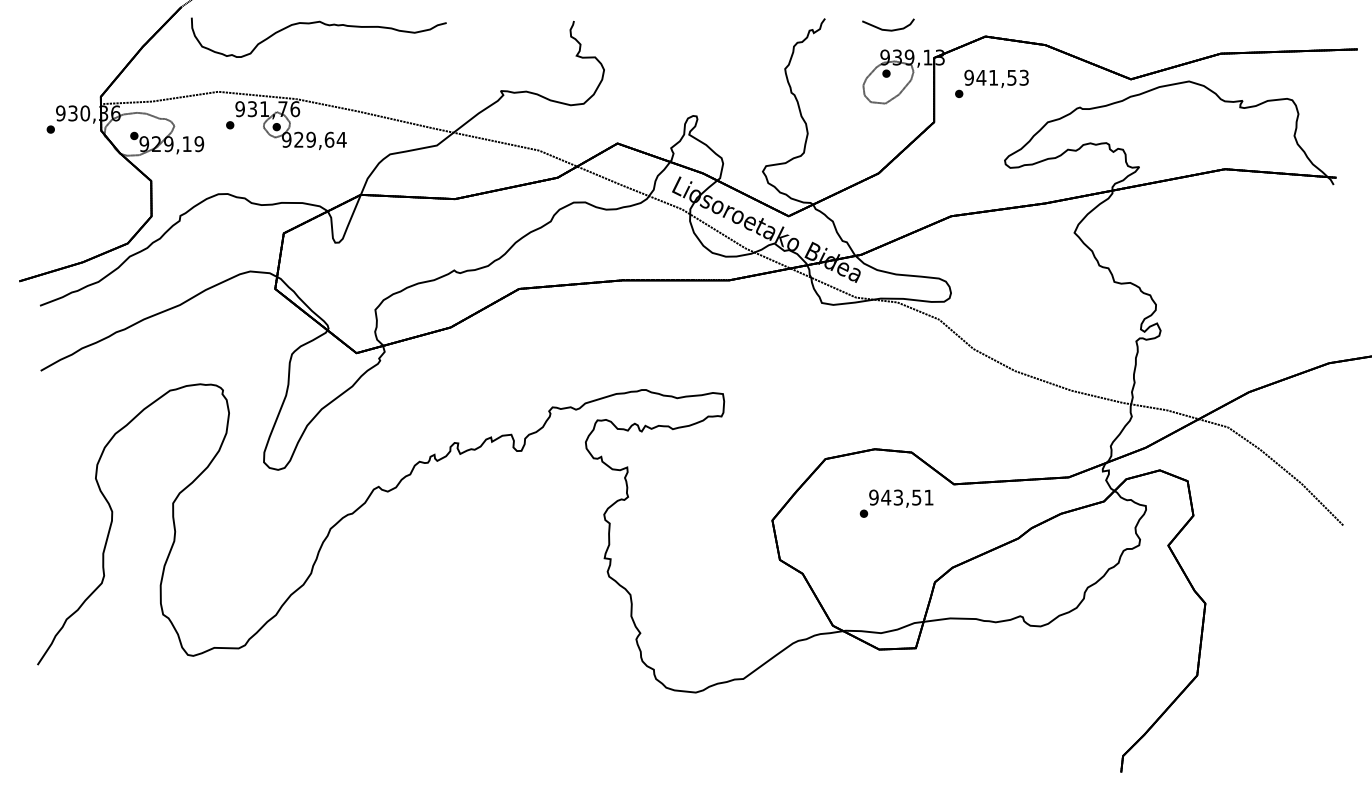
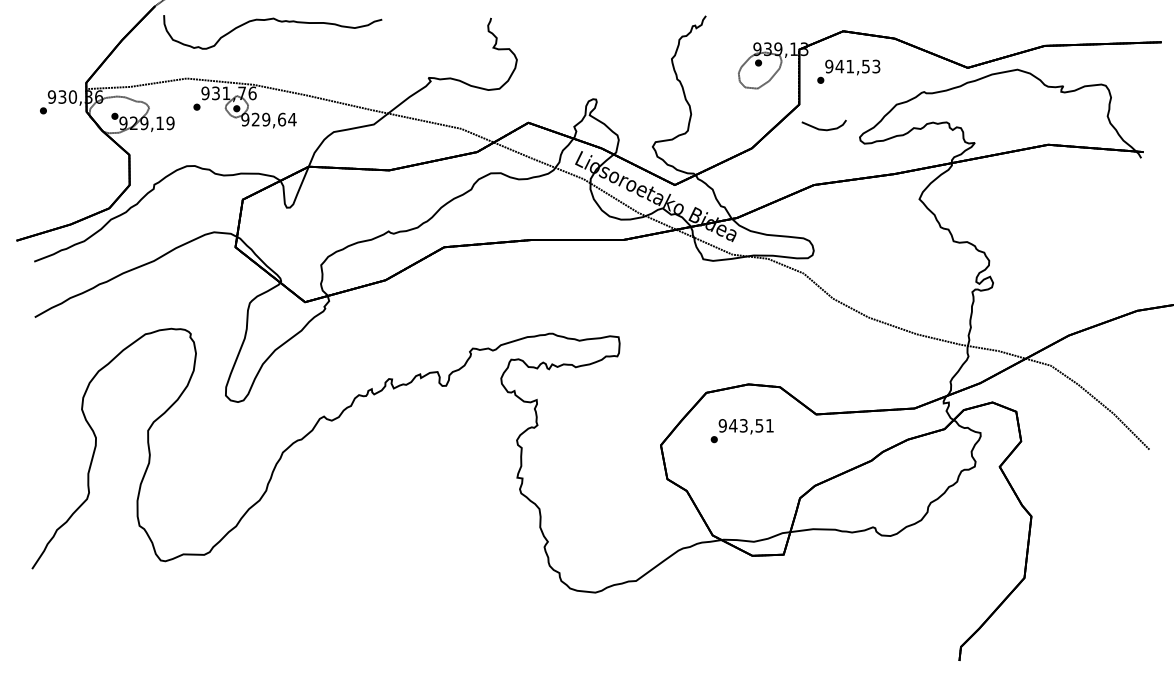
curve: (886, 28) -> (822, 128), moved
text: (895, 504) -> (741, 431), moved

